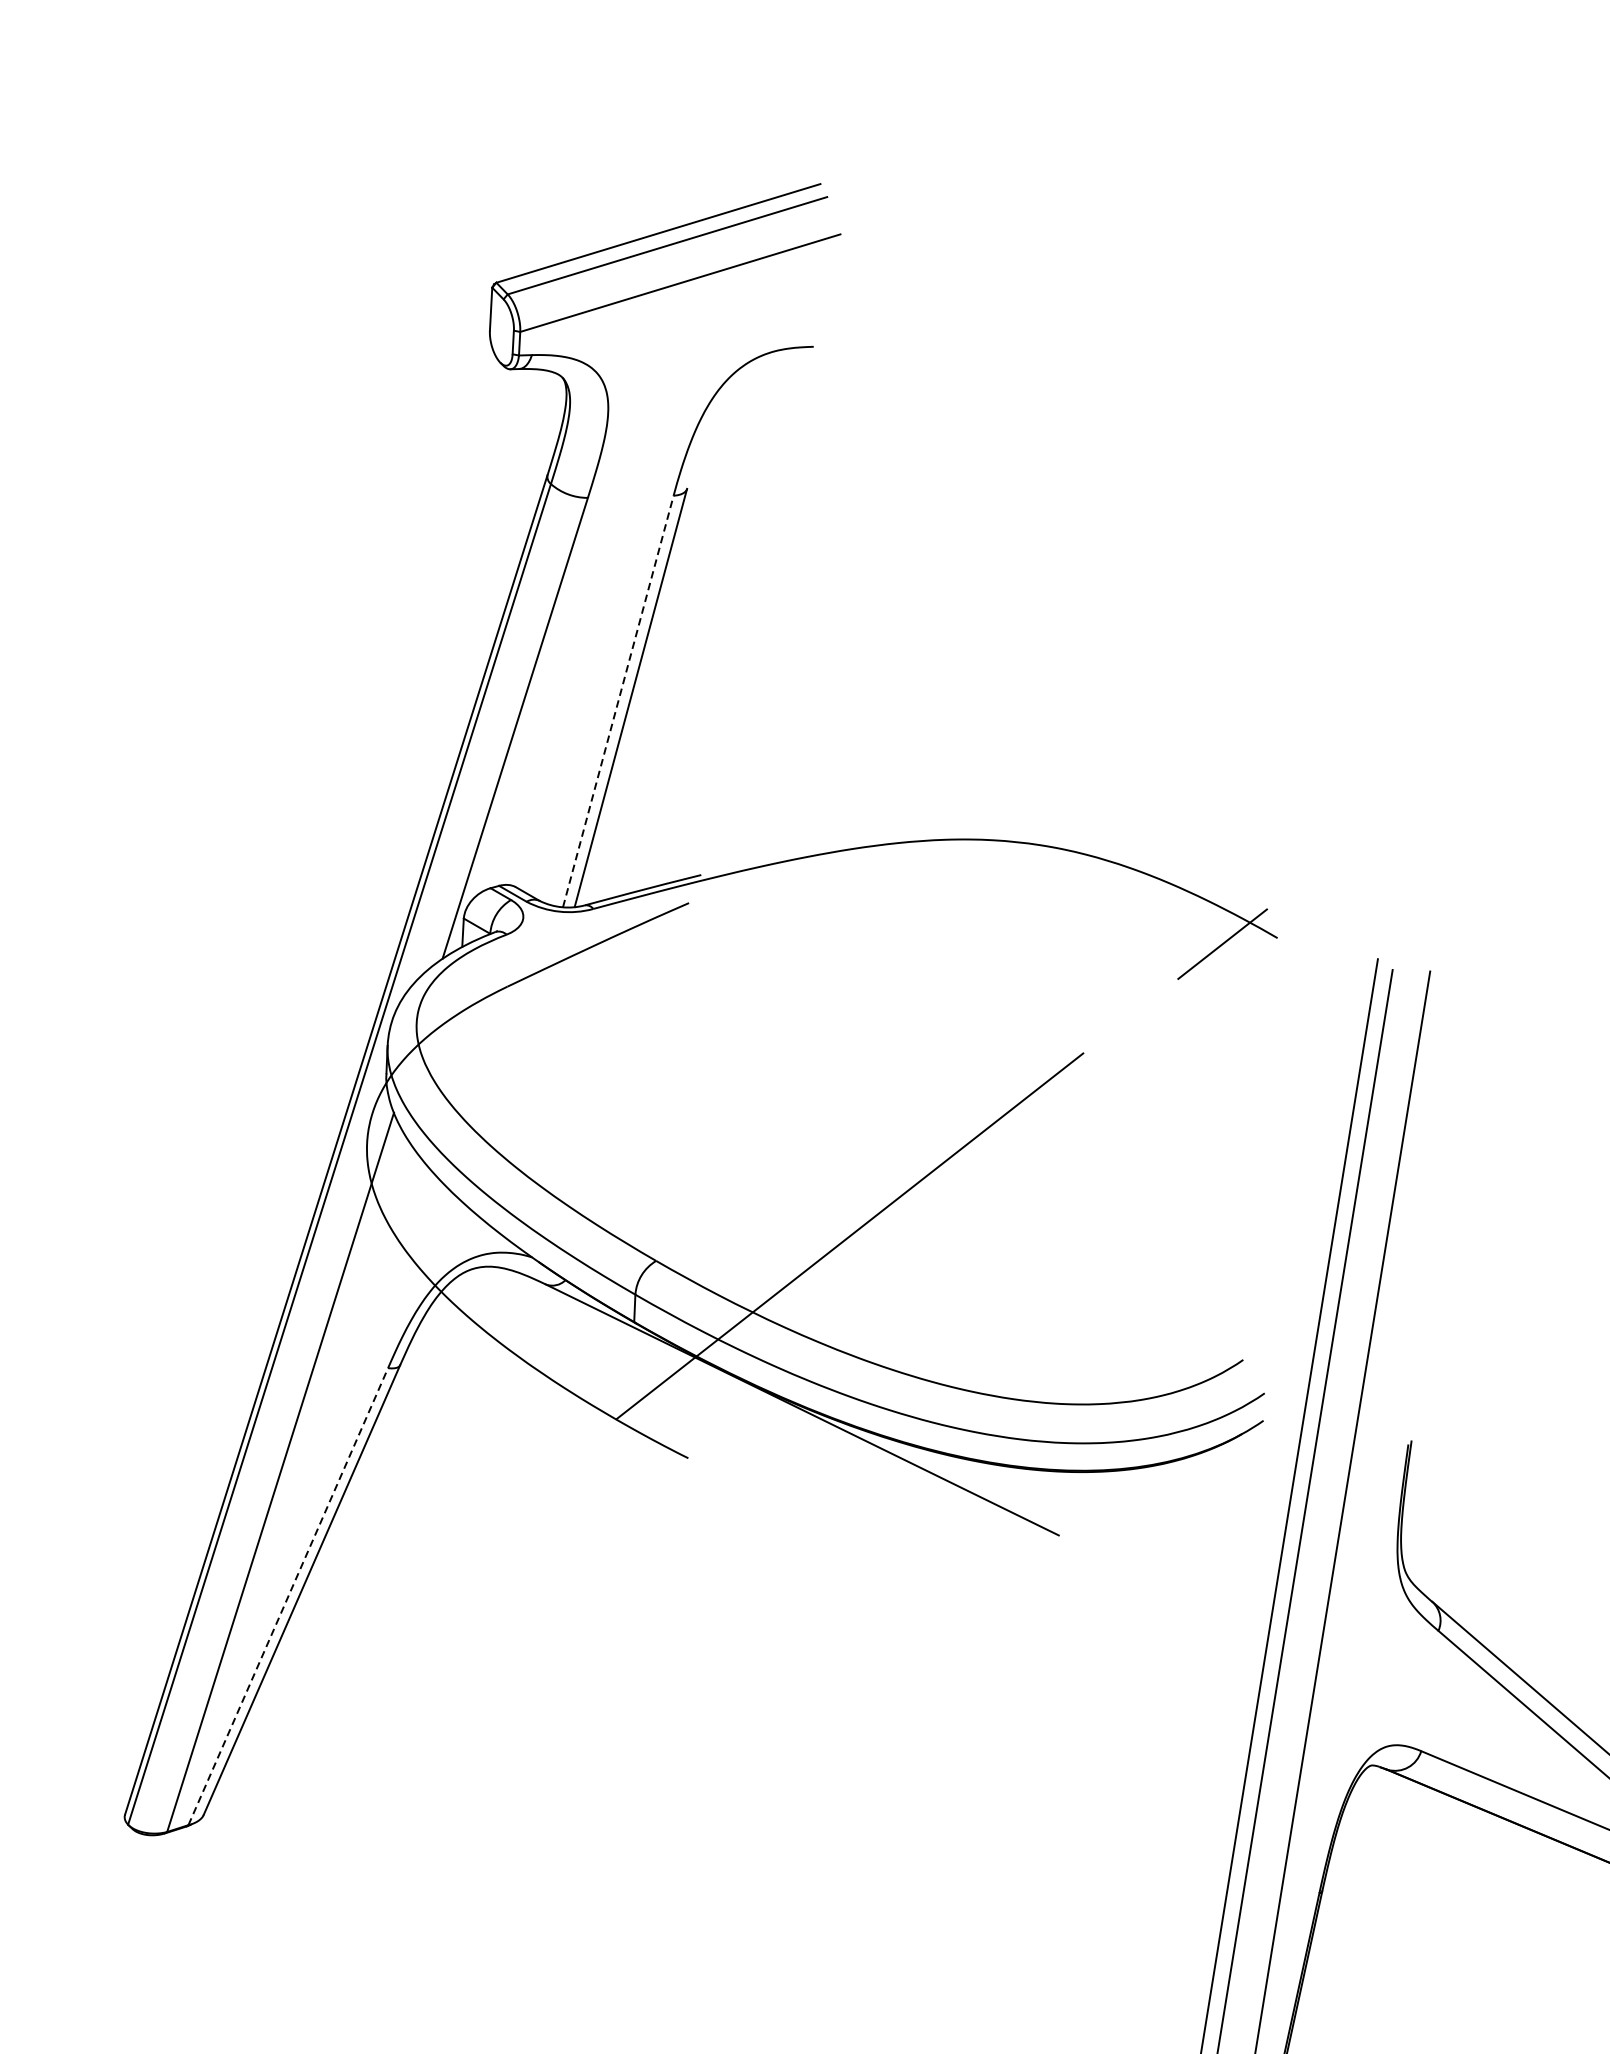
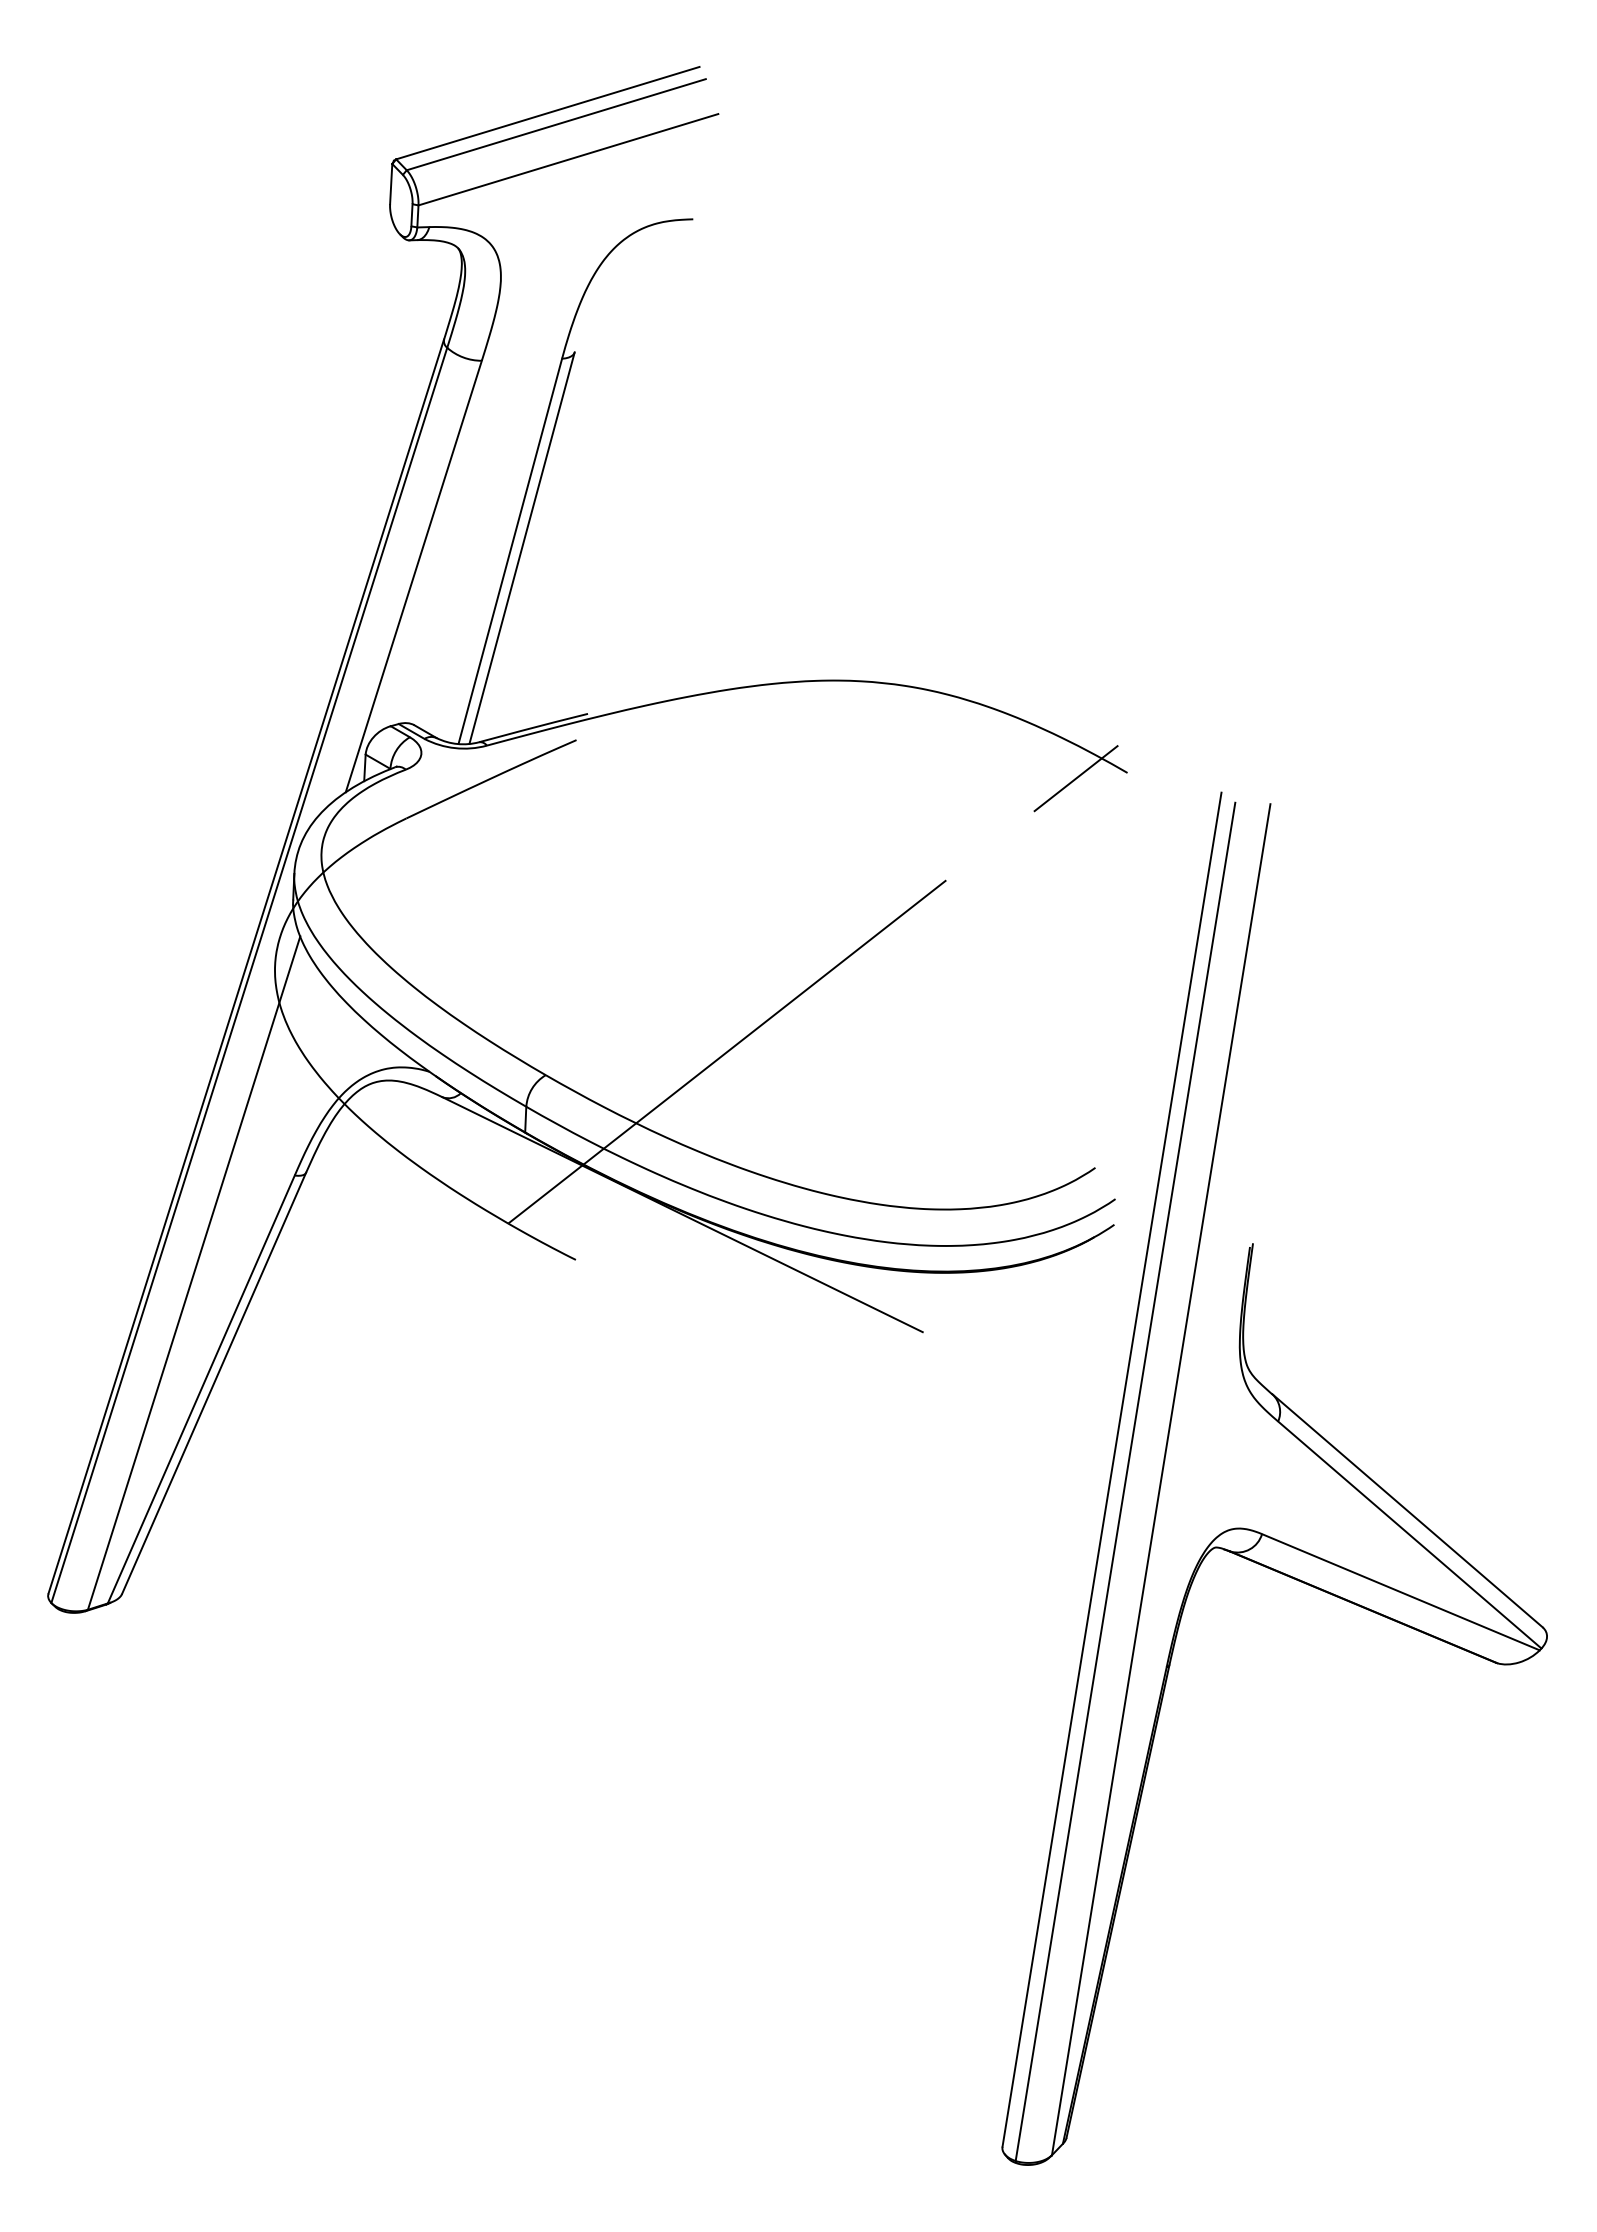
line: (618, 700) -> (510, 550), dashed -> solid
line: (288, 1596) -> (201, 1389), dashed -> solid

